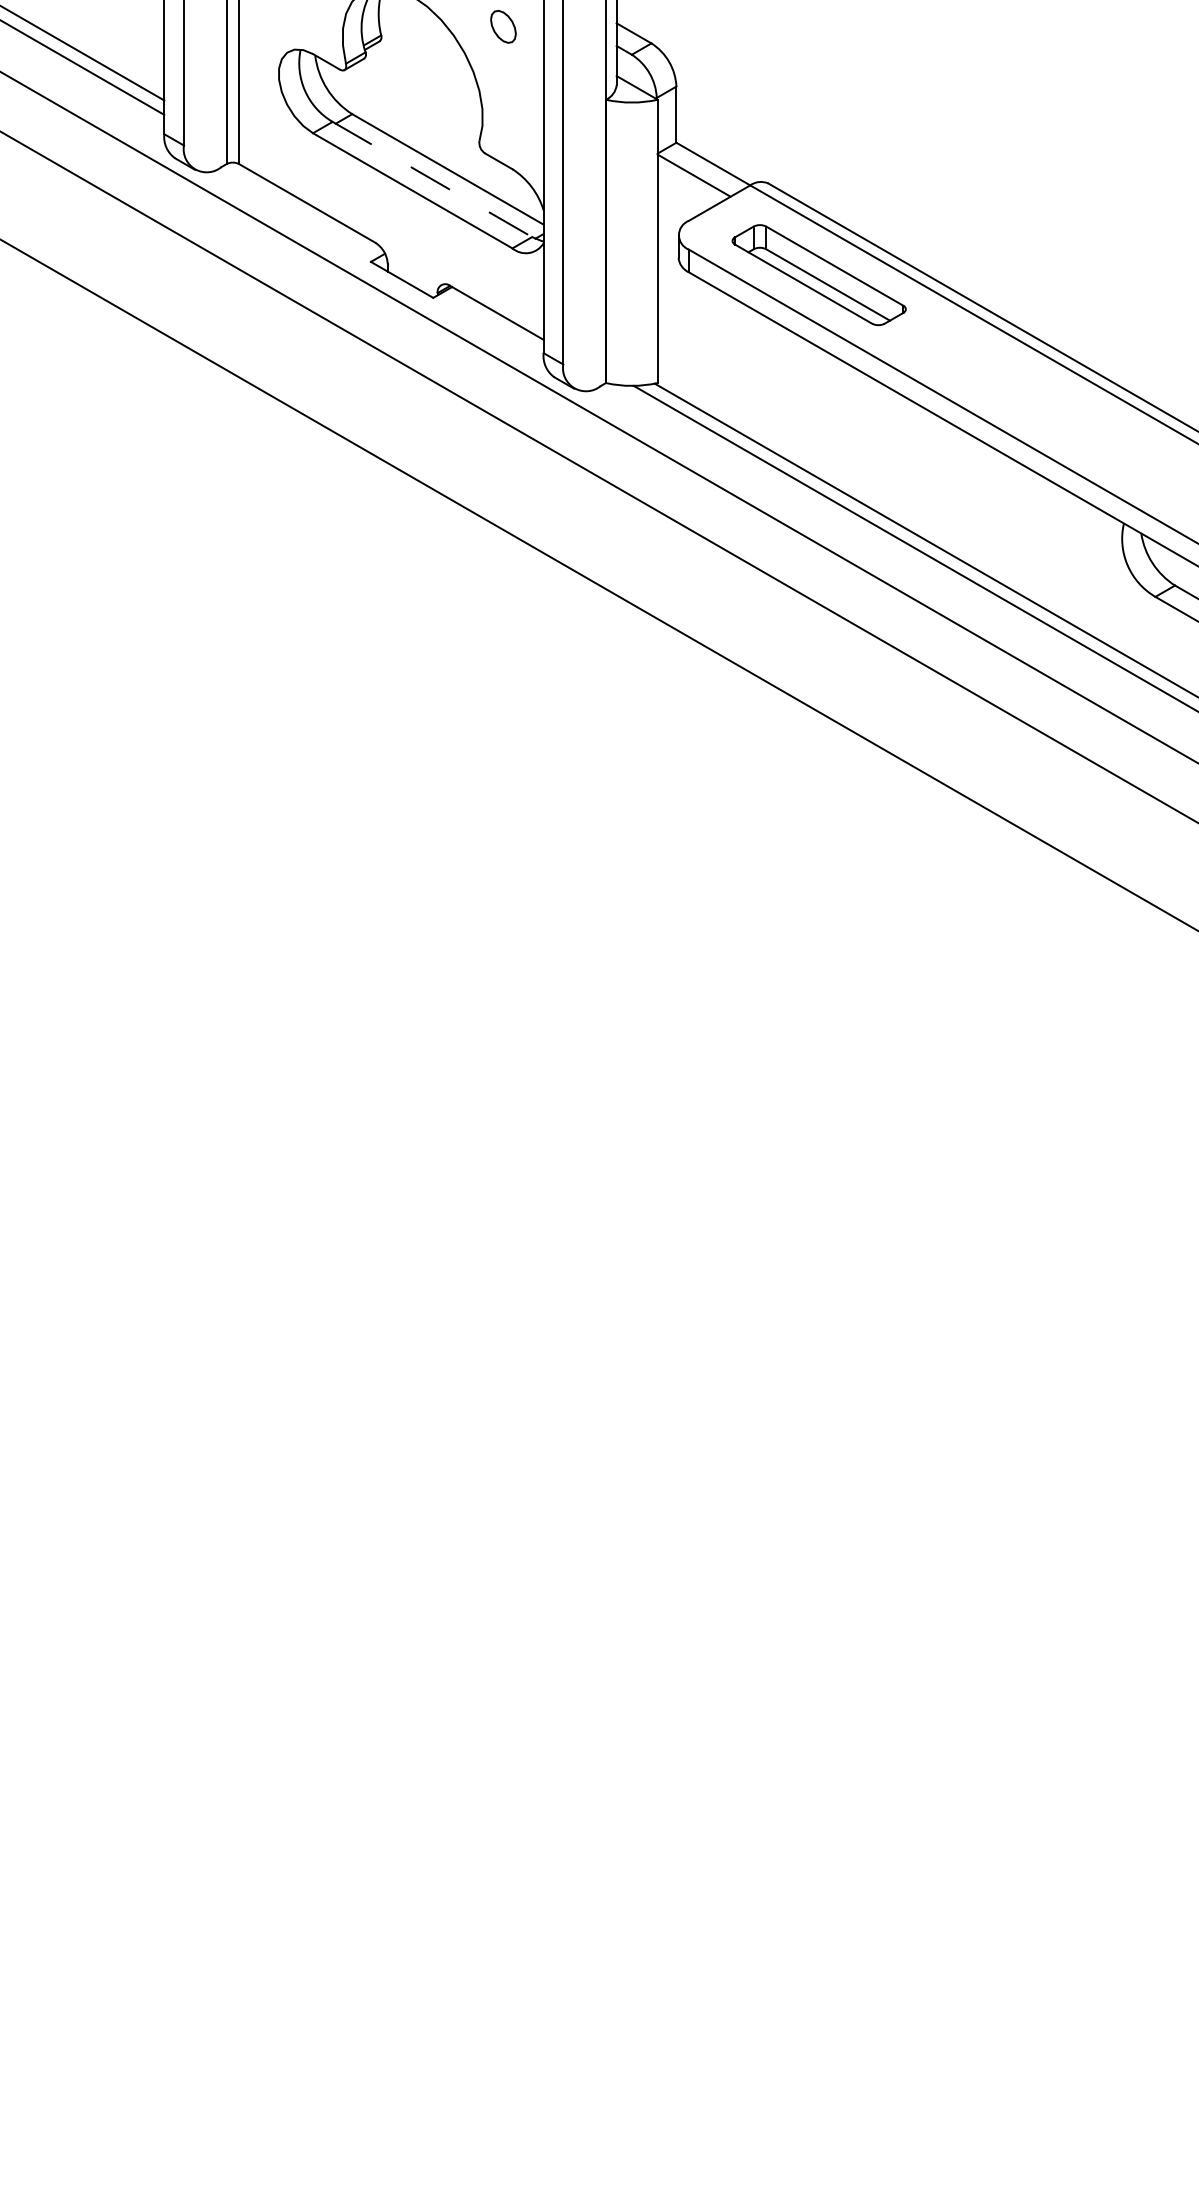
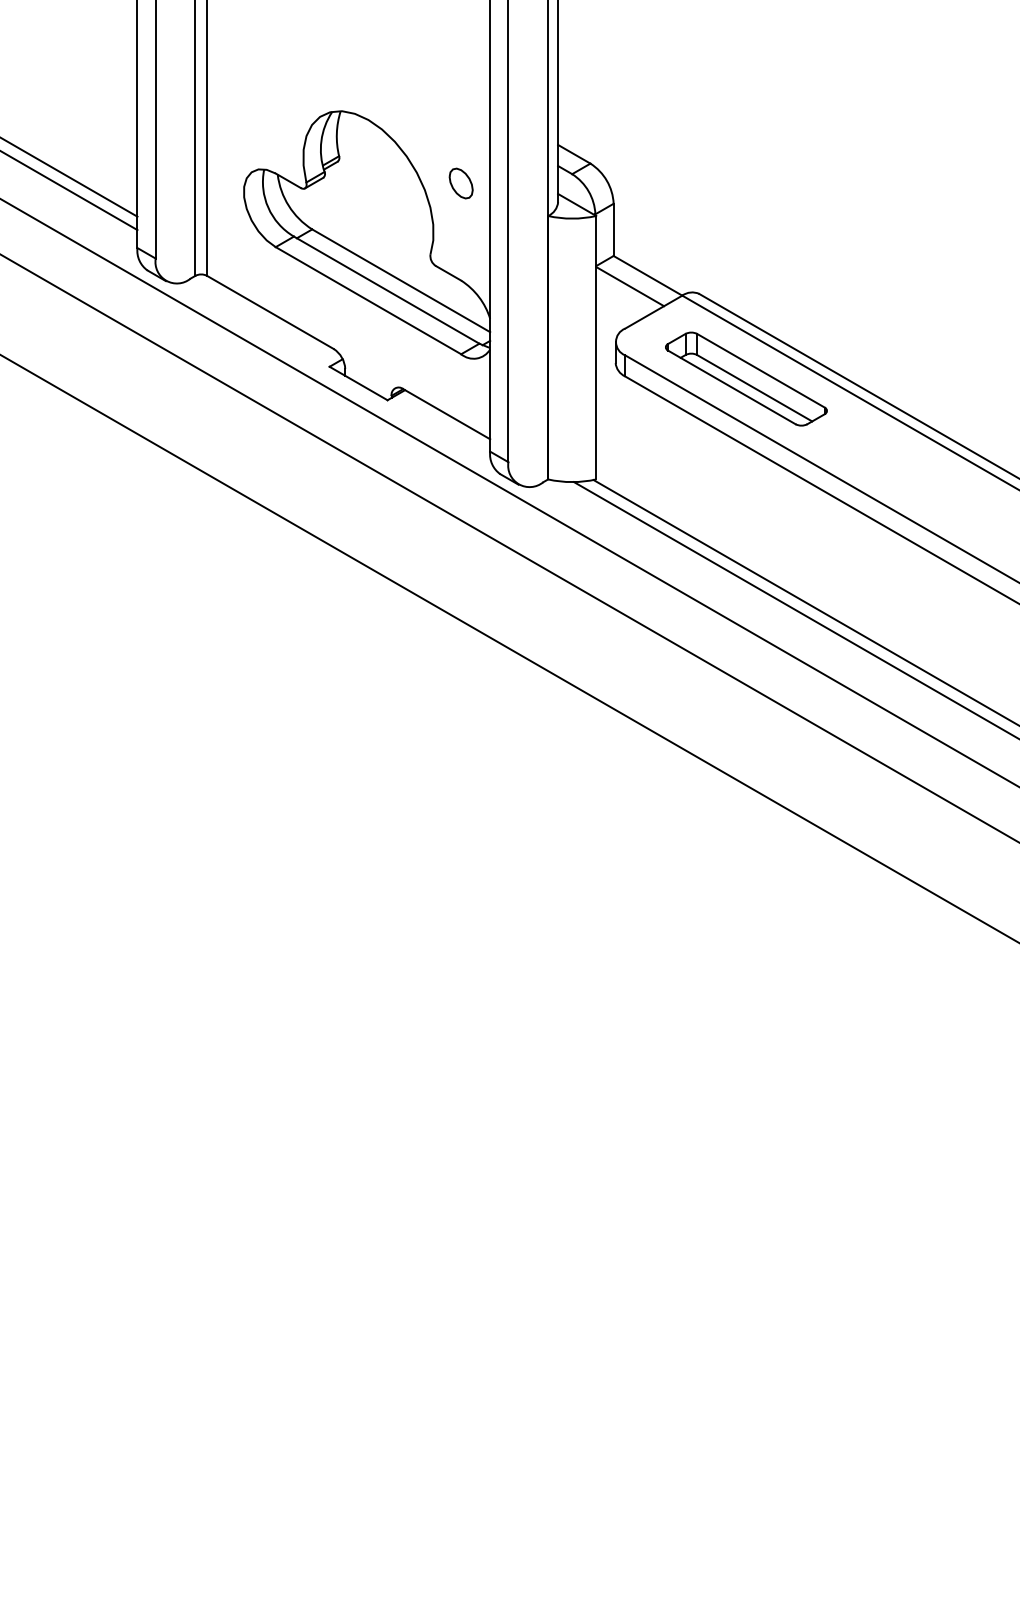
part: (503, 26) -> (461, 183), moved
line: (432, 179) -> (386, 290), dashed -> solid

